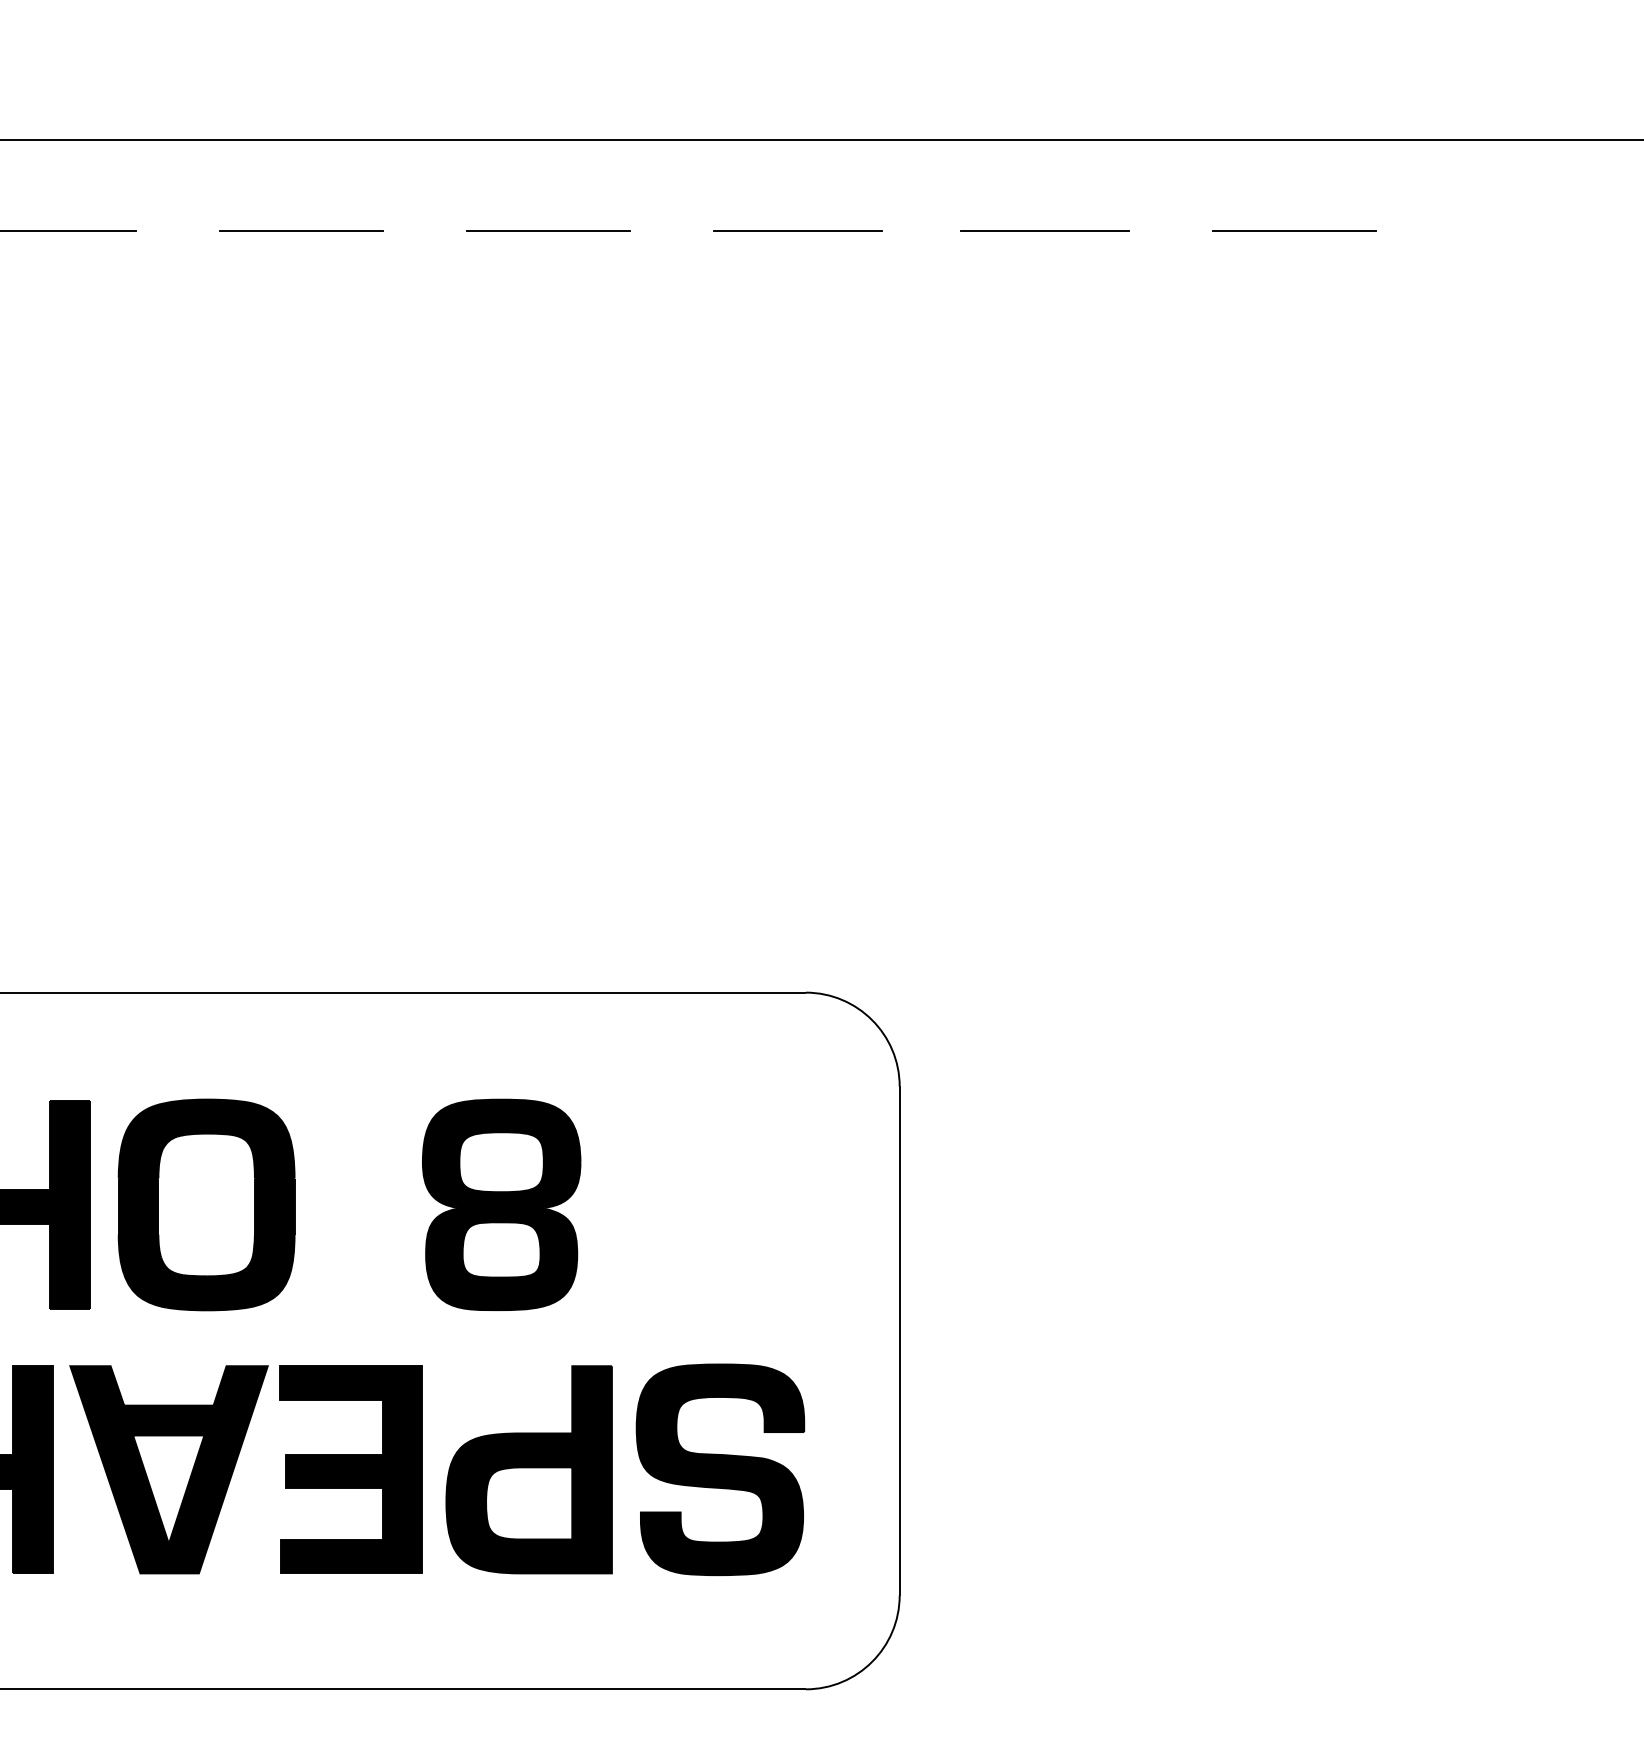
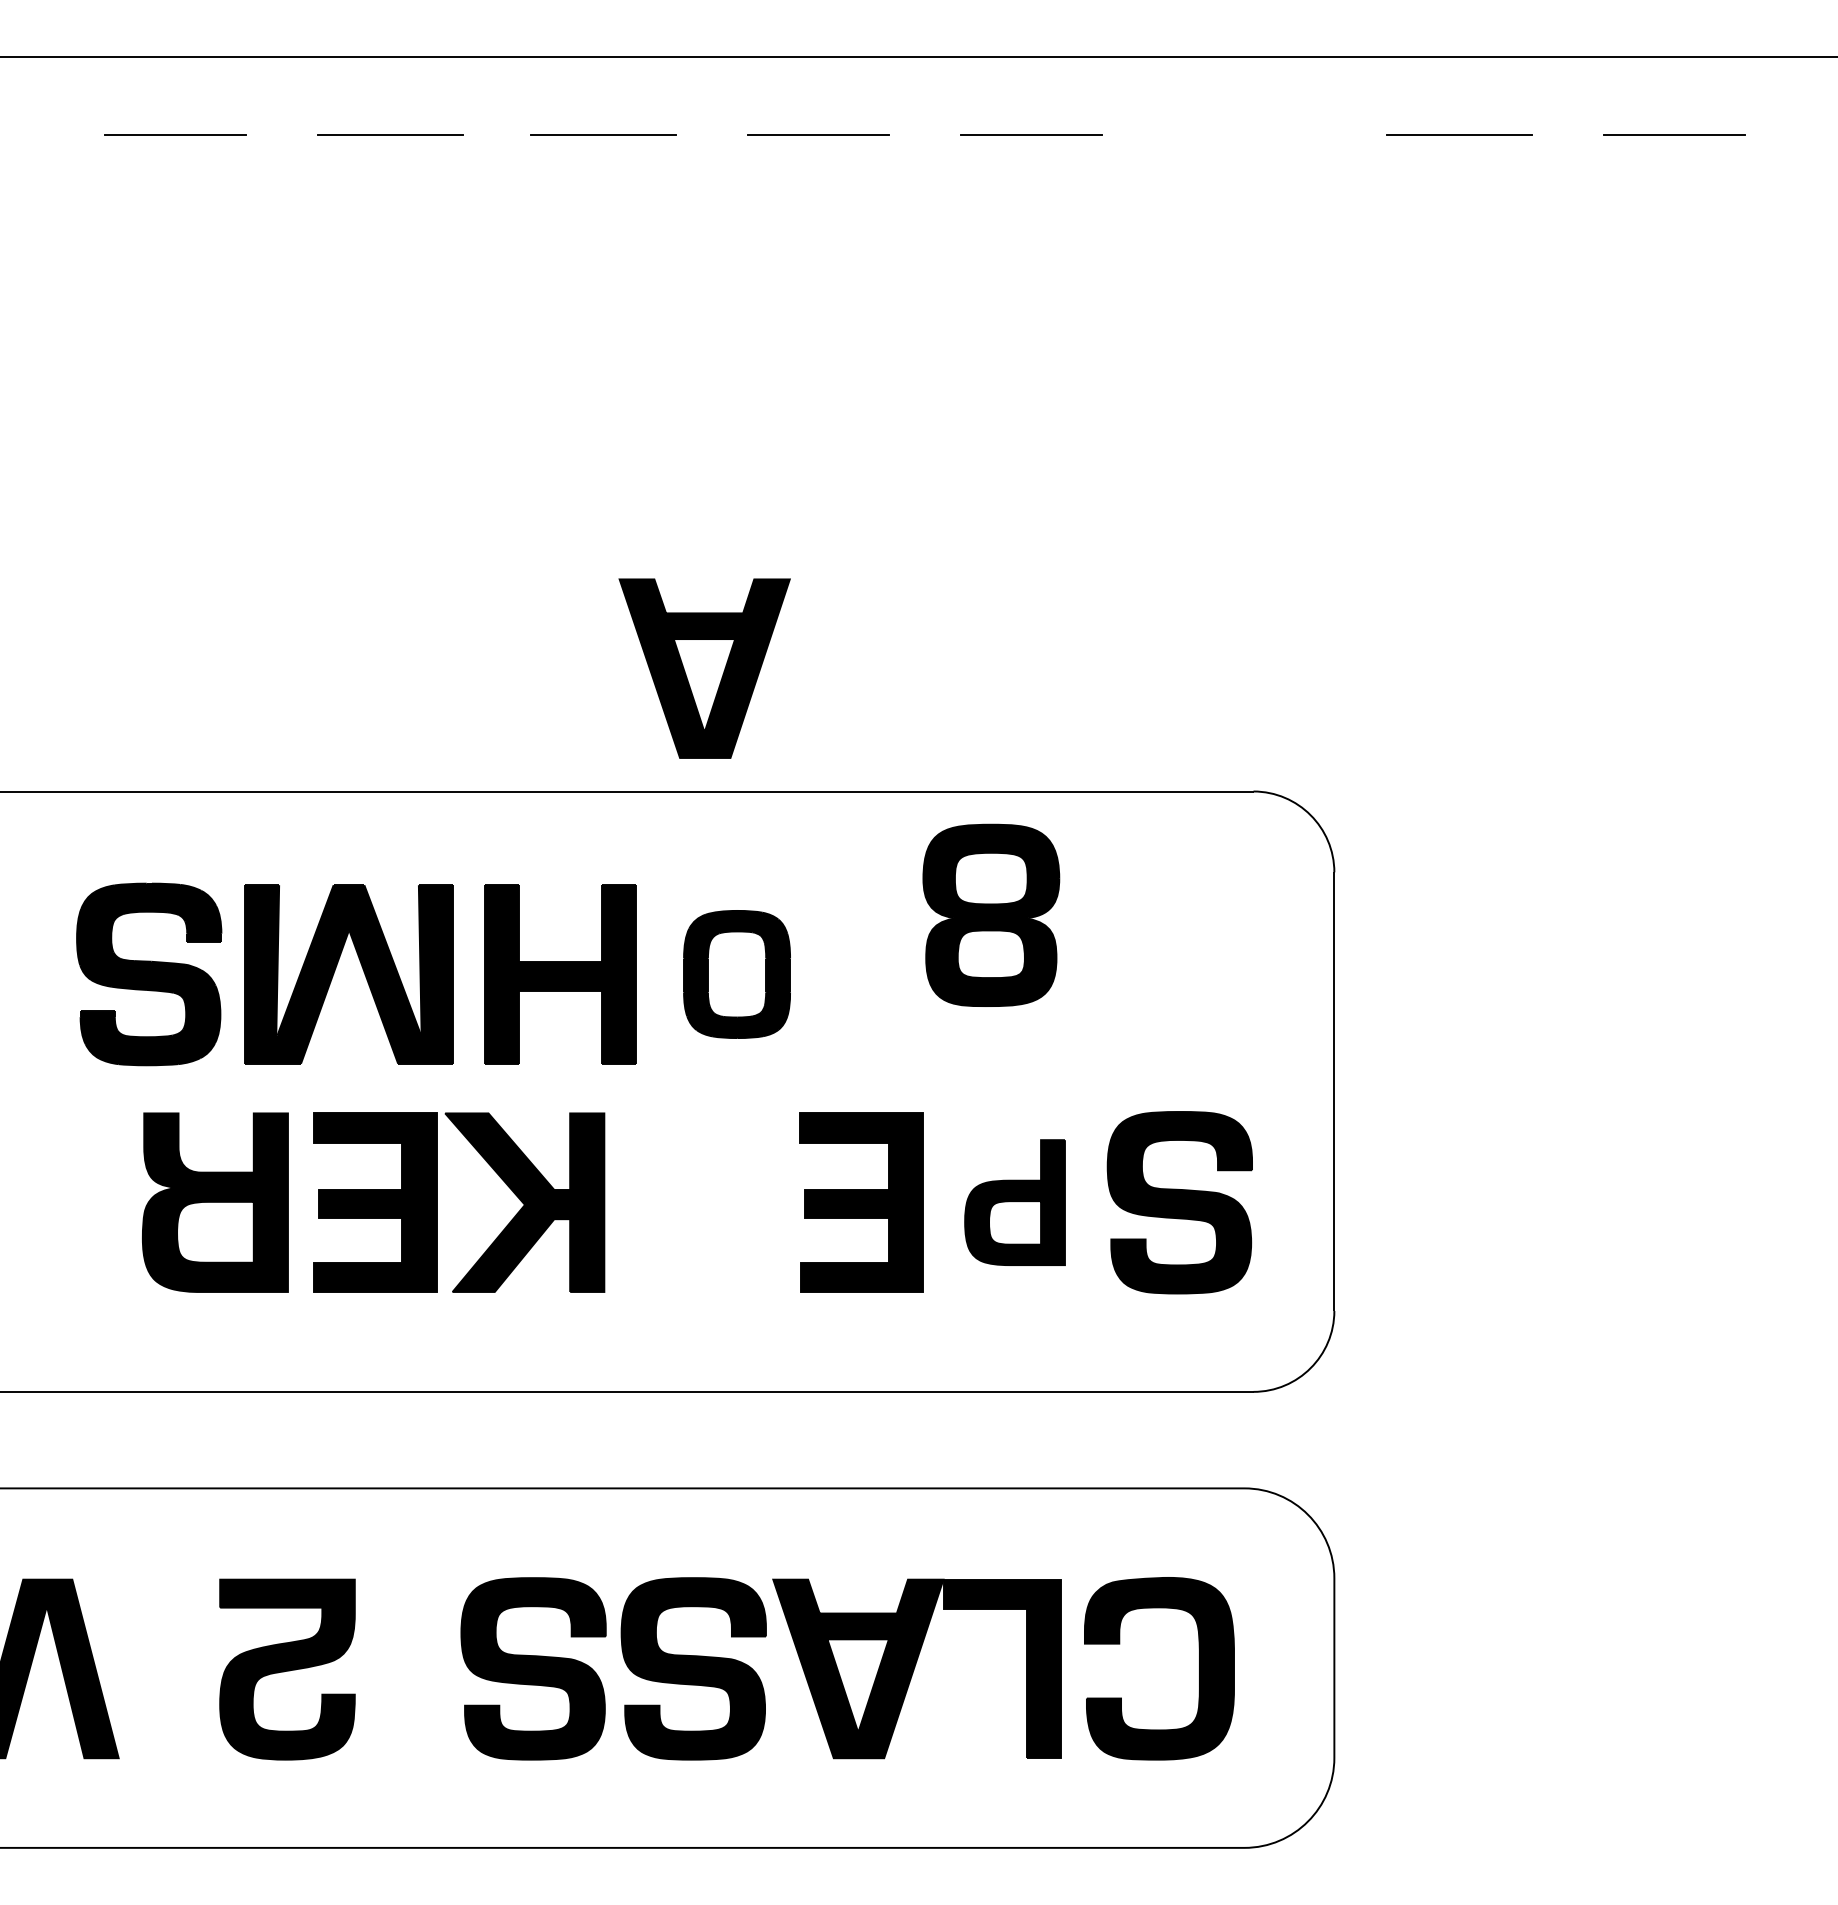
line: (797, 230) -> (1246, 134), removed
part: (501, 1203) -> (991, 914), moved
part: (205, 1204) -> (736, 974), size x0.7
part: (168, 1469) -> (704, 668), moved
part: (528, 1469) -> (1014, 1202), size x0.7

